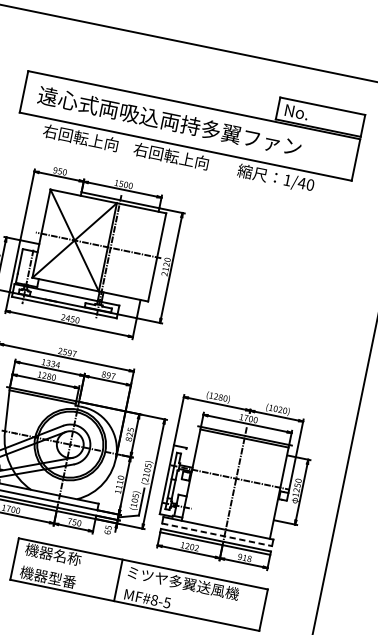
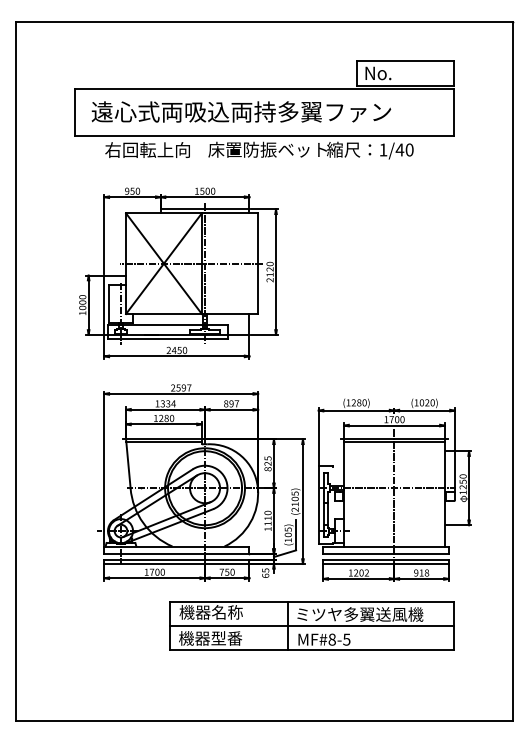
text: (185, 159) -> (267, 149), 右回転上向 -> 床置防振ベット
line: (217, 534) -> (386, 553), dashed -> solid
line: (138, 584) -> (311, 626), added

